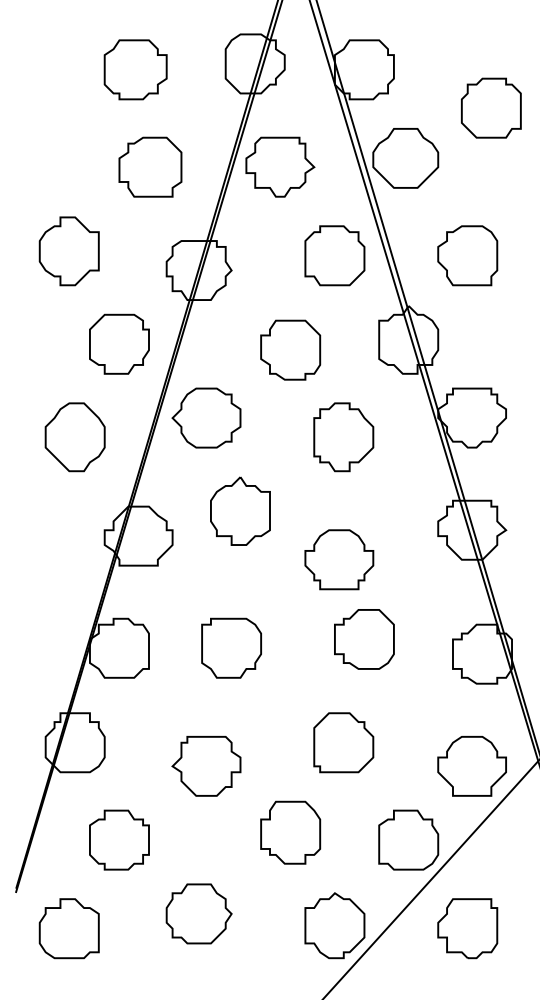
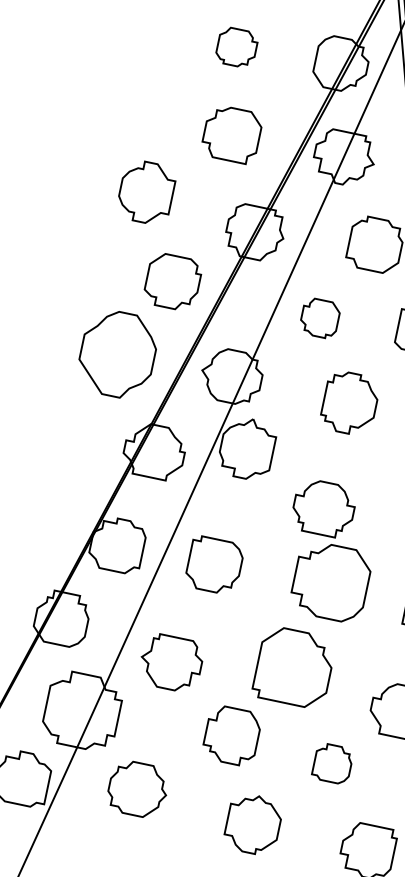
part: (135, 69) -> (236, 47), size x0.7
part: (290, 349) -> (319, 317), size x0.7
part: (206, 417) -> (231, 376), moved
part: (74, 437) -> (117, 354), size x1.4
part: (364, 639) -> (331, 582), size x1.4
part: (343, 742) -> (294, 667), size x1.4
part: (119, 839) -> (82, 710), size x1.4
part: (408, 839) -> (332, 763), size x0.7

